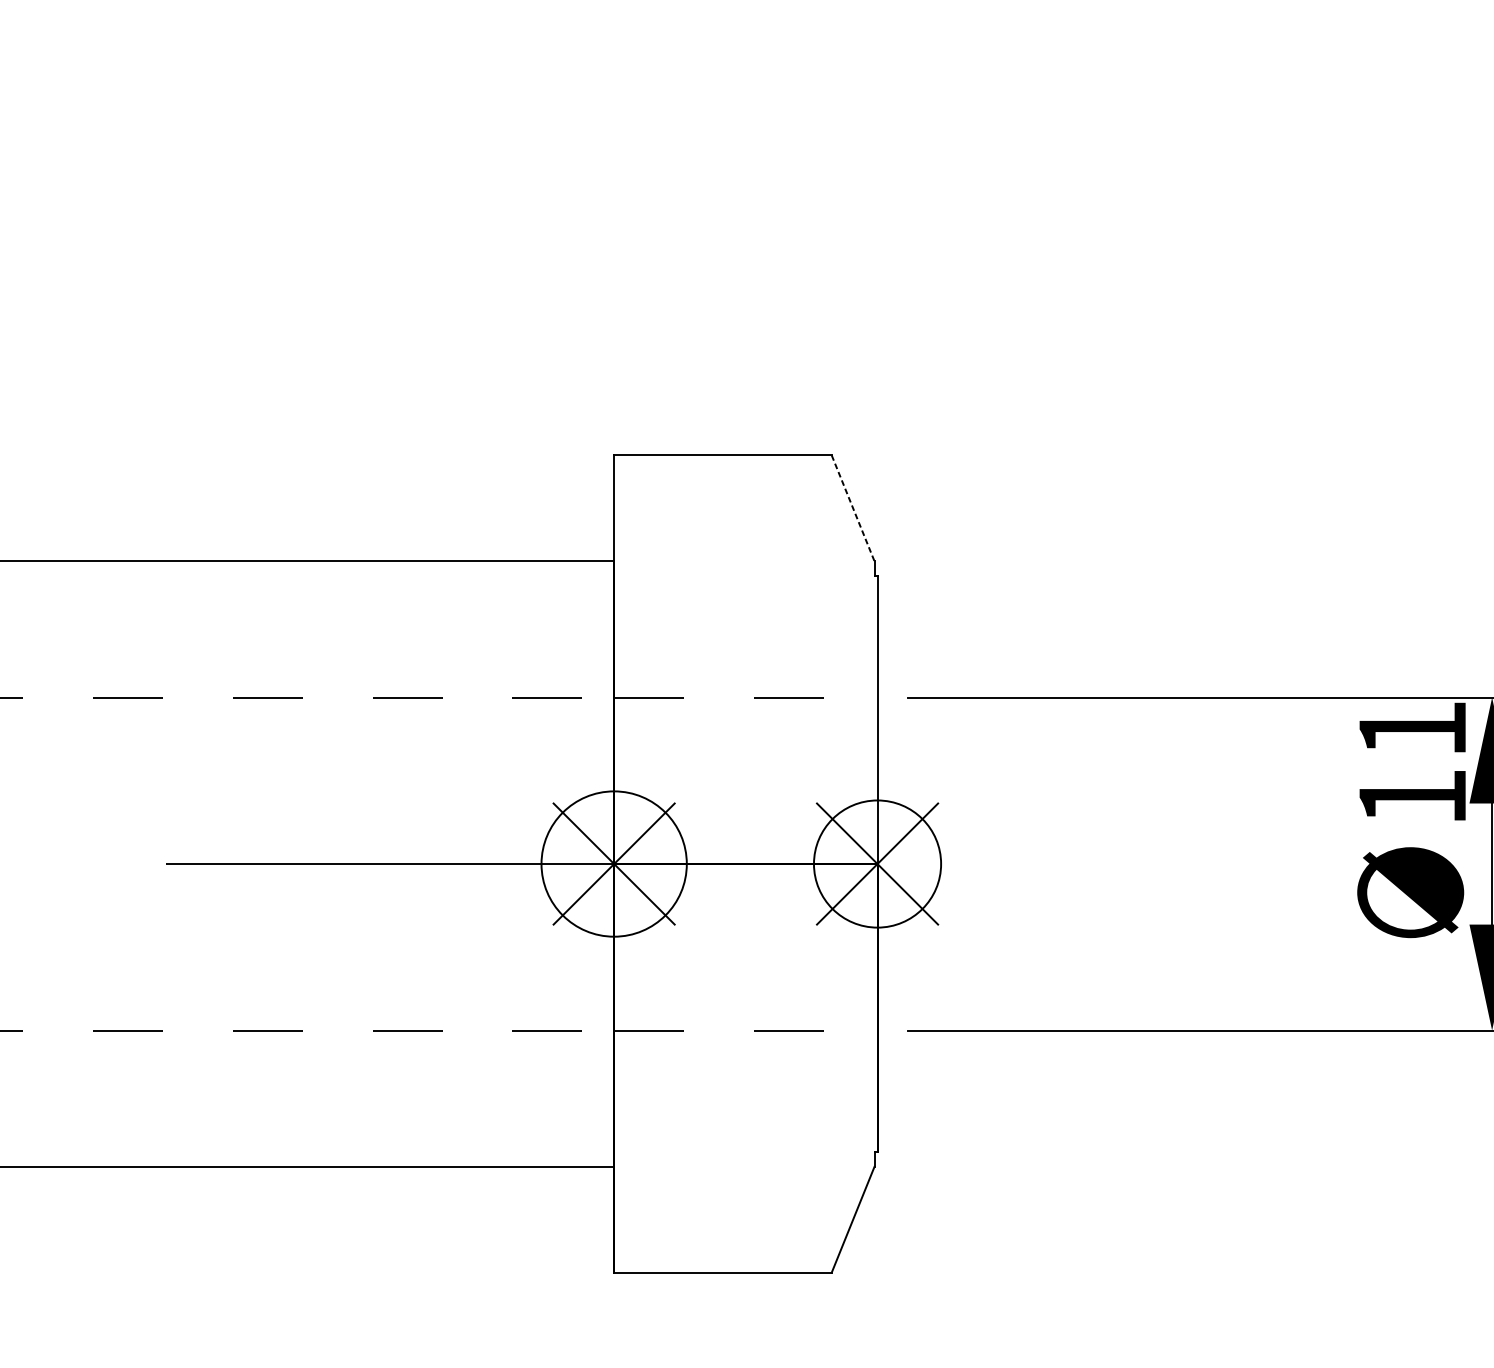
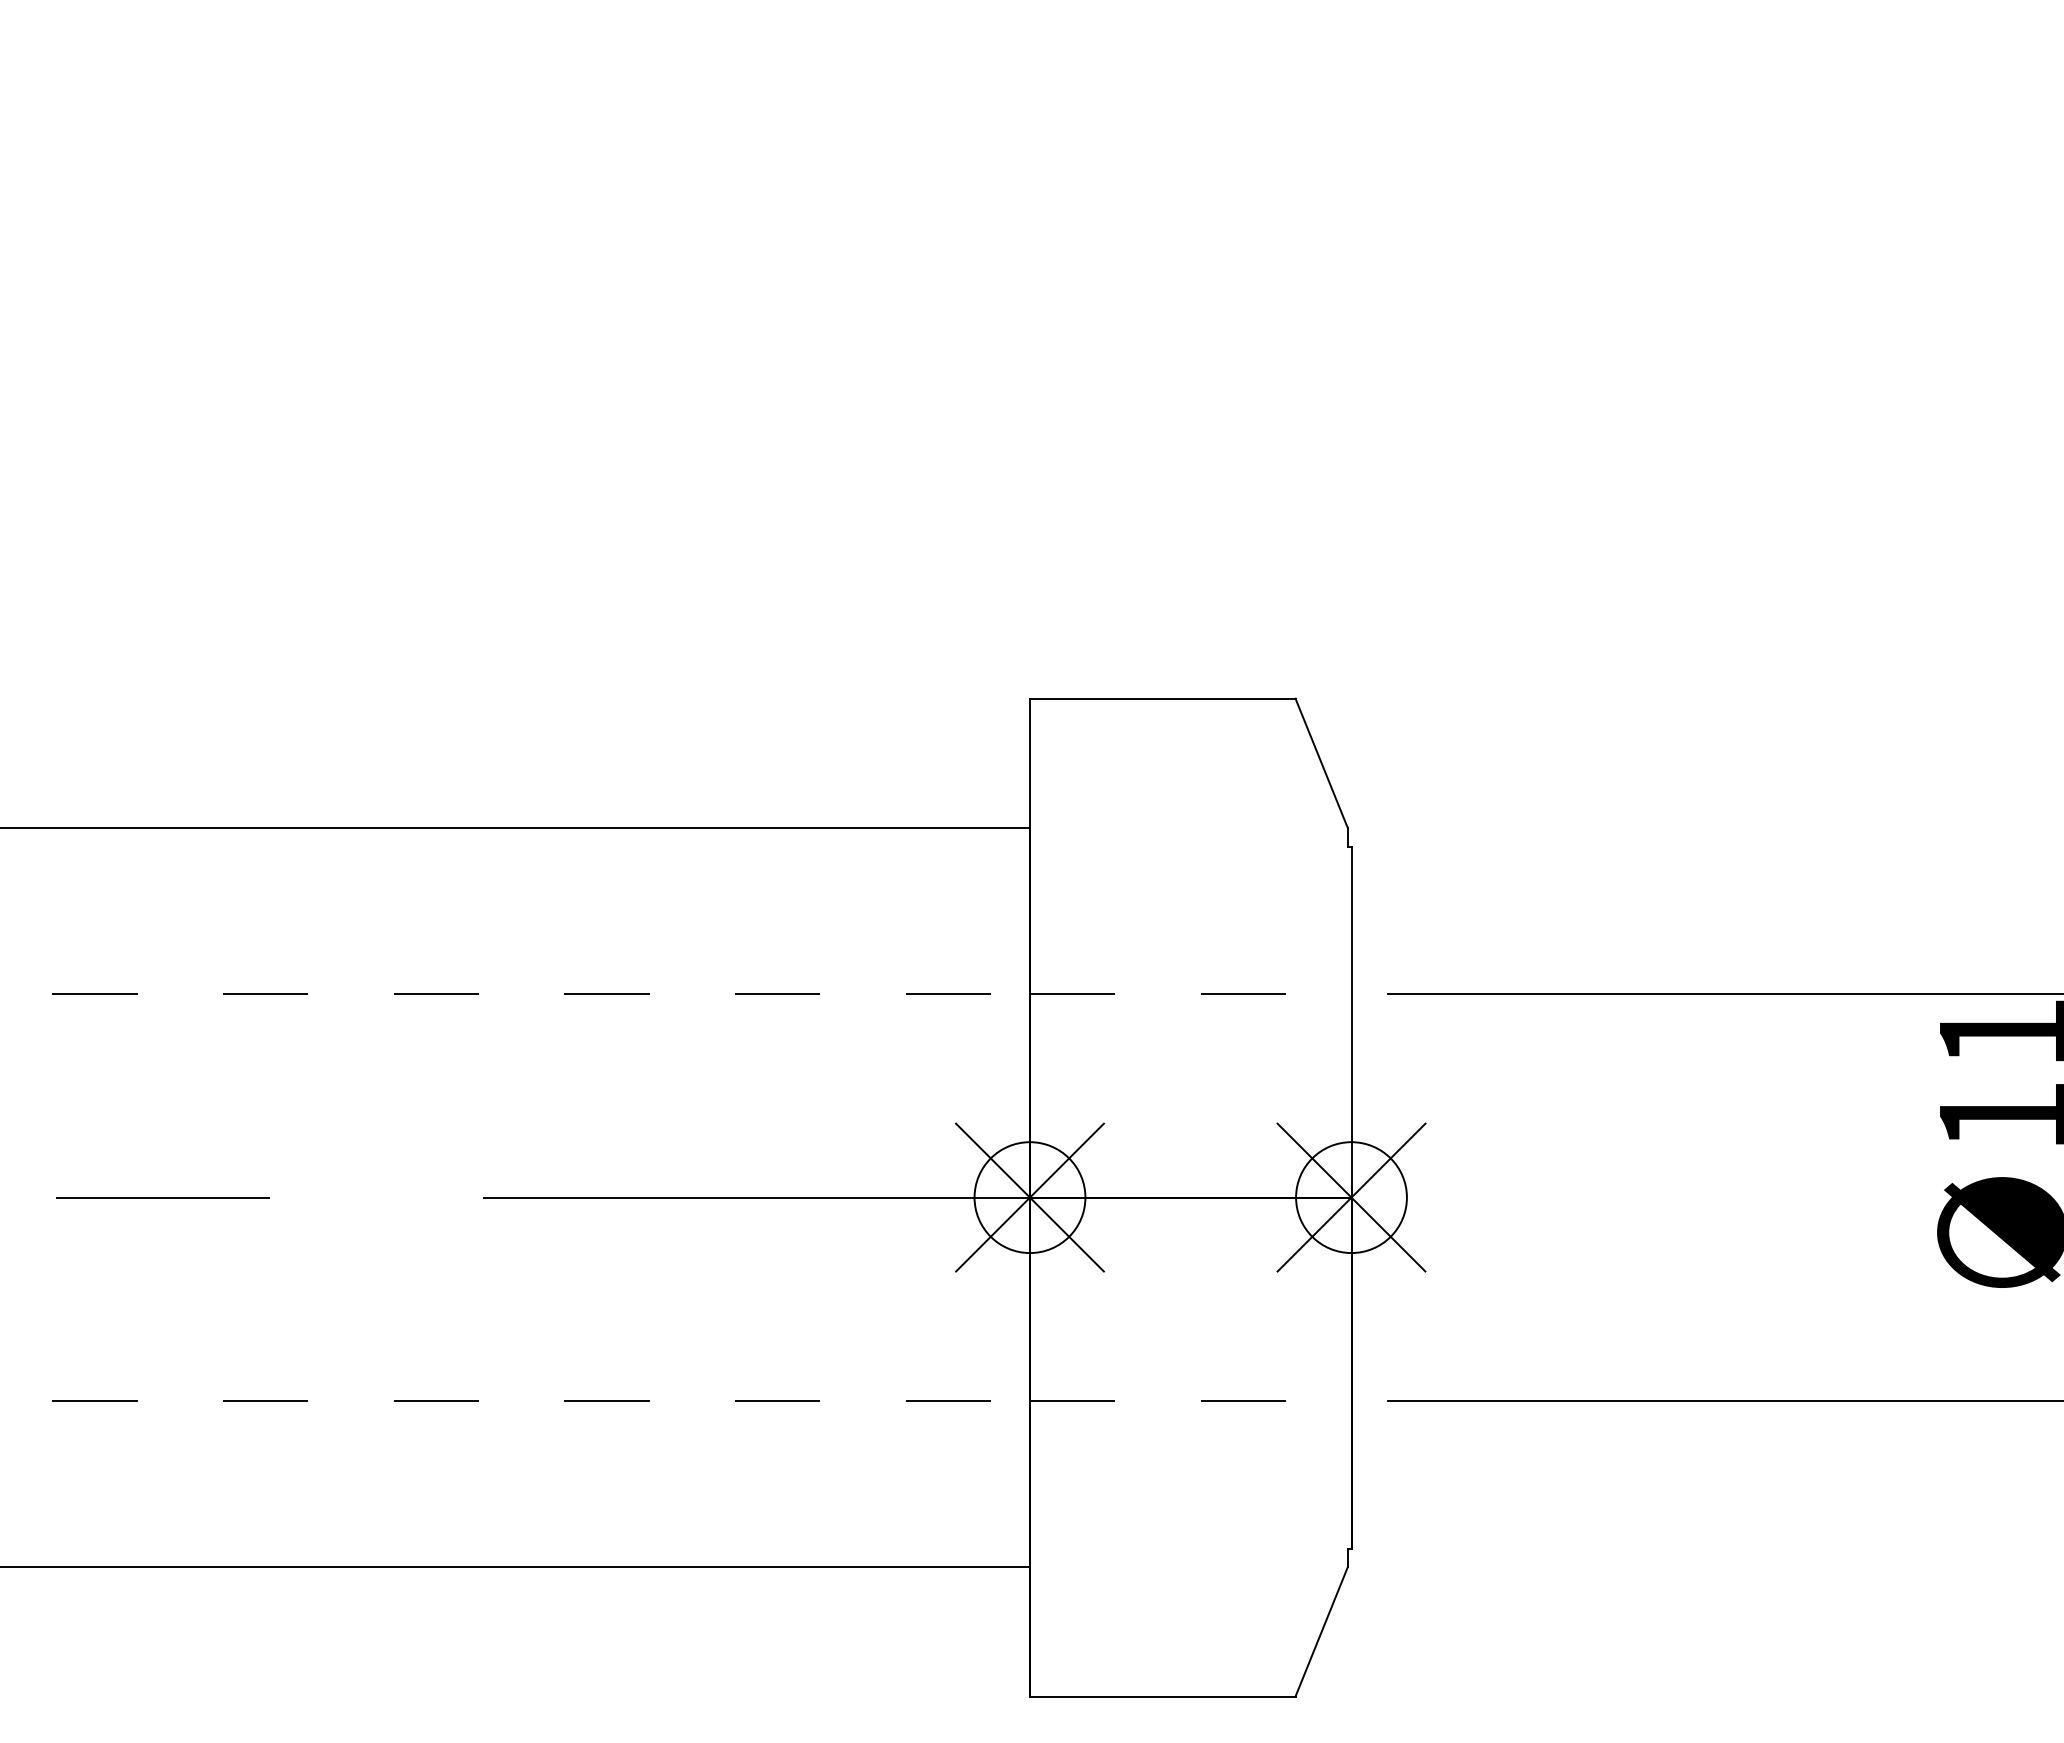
line: (852, 508) -> (1321, 763), dashed -> solid
circle: (613, 863) -> (1029, 1197), size x0.62
circle: (877, 863) -> (1351, 1197), size x0.71

